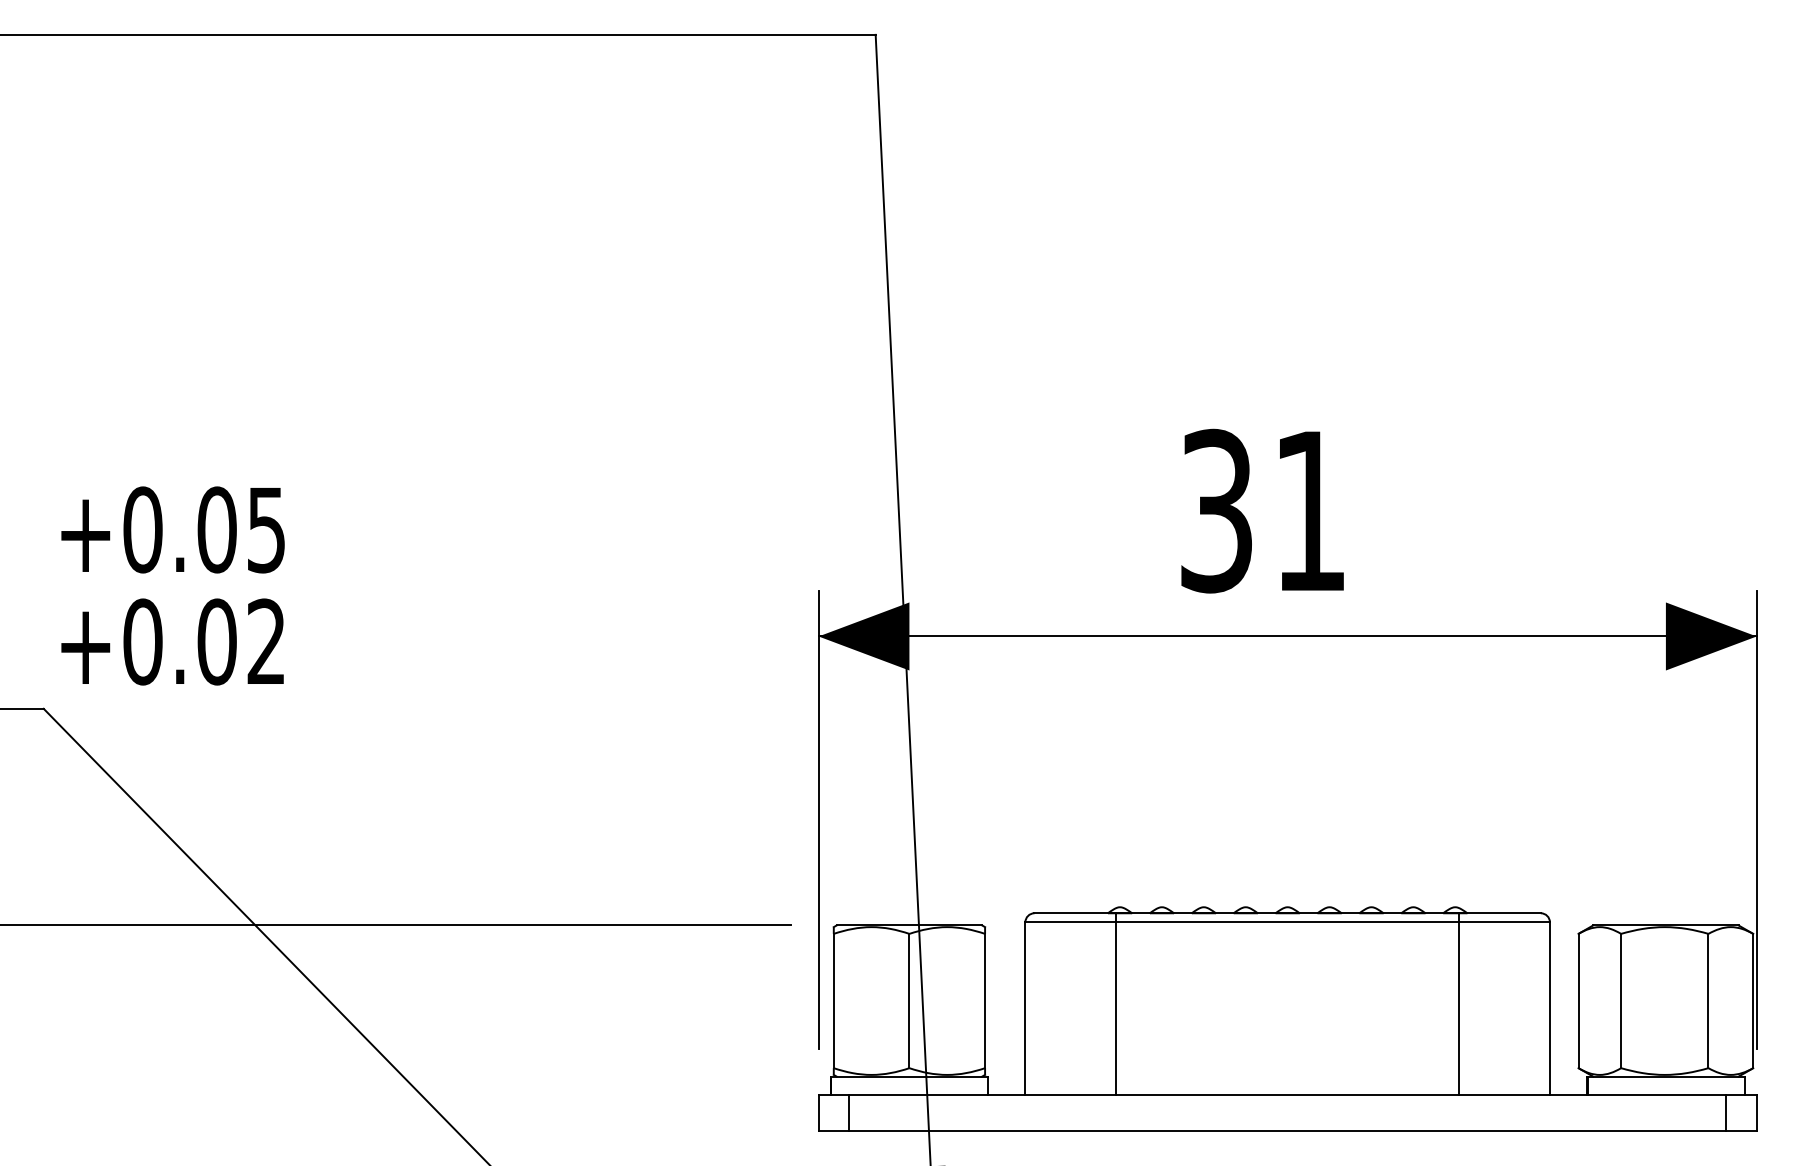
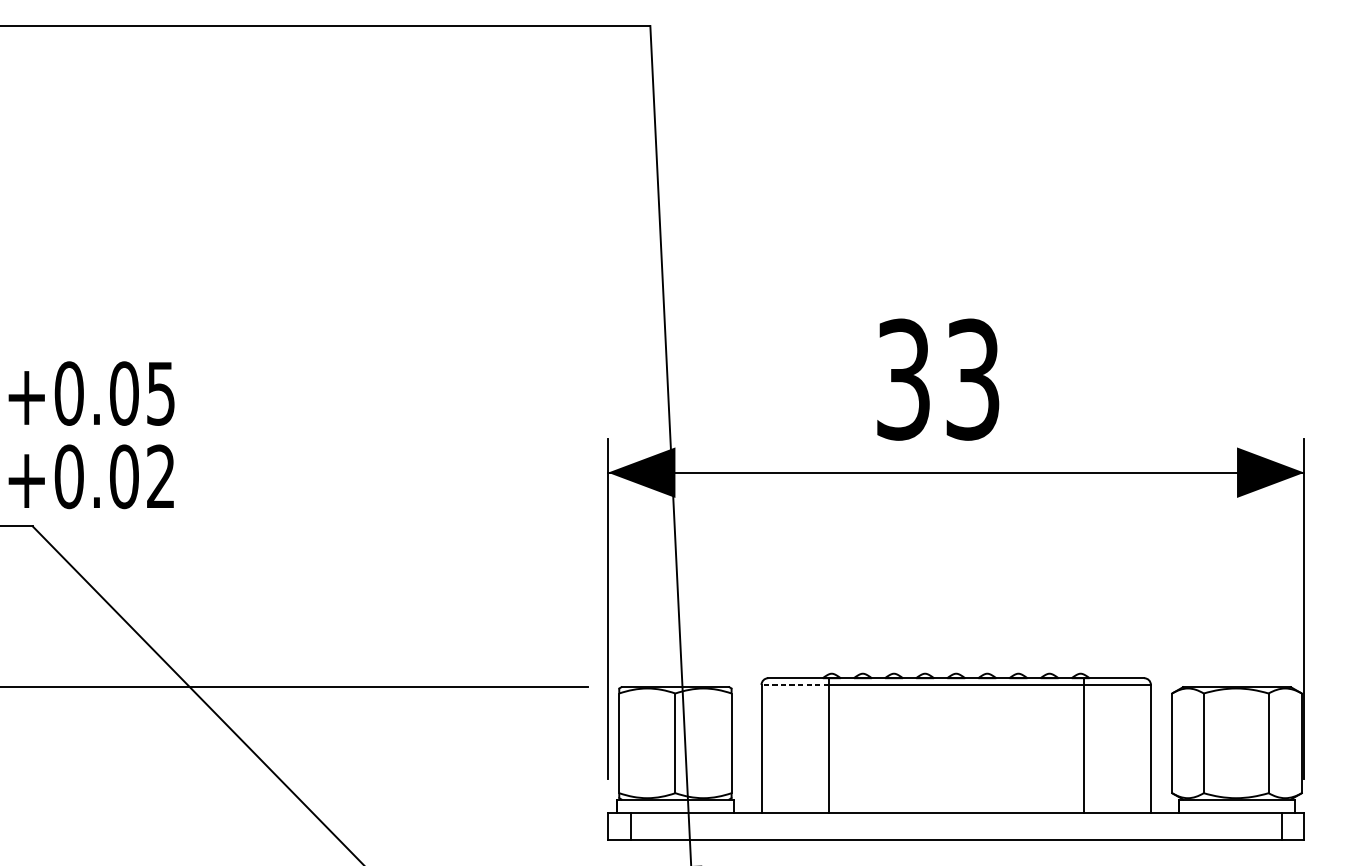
text: (1310, 510) -> (973, 379), 31 -> 33
text: (172, 585) -> (91, 434), moved
line: (1070, 922) -> (794, 685), solid -> dashed

